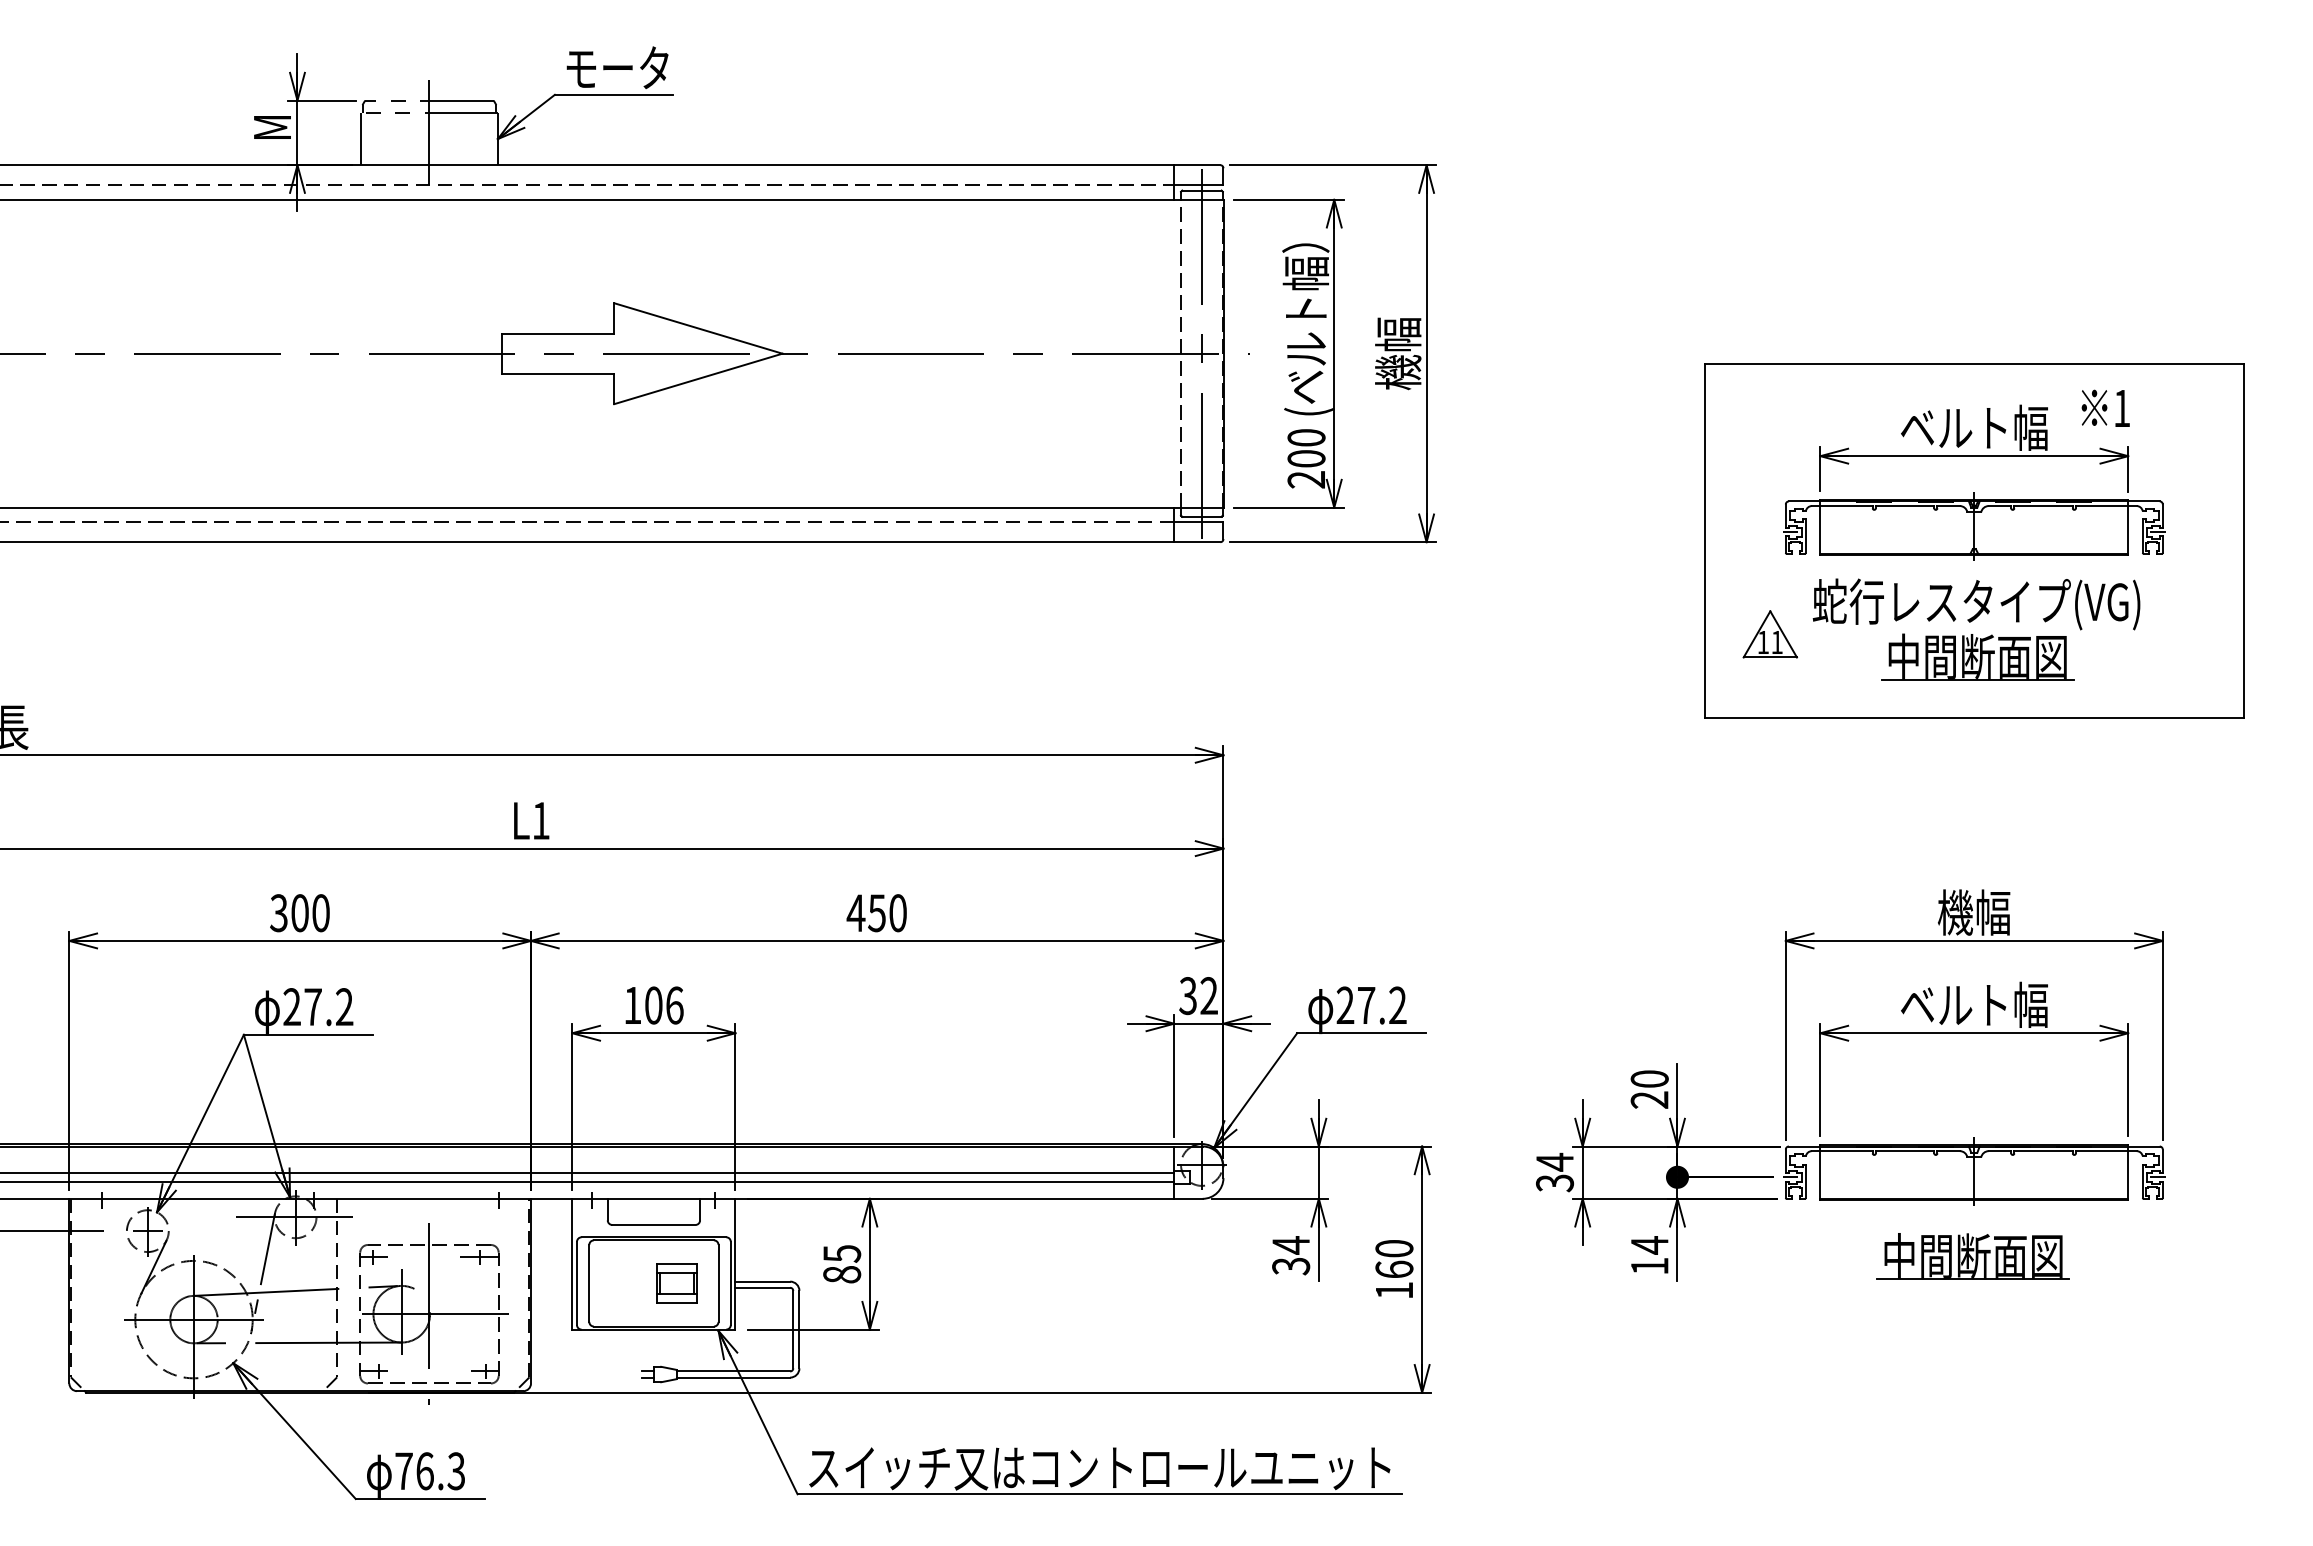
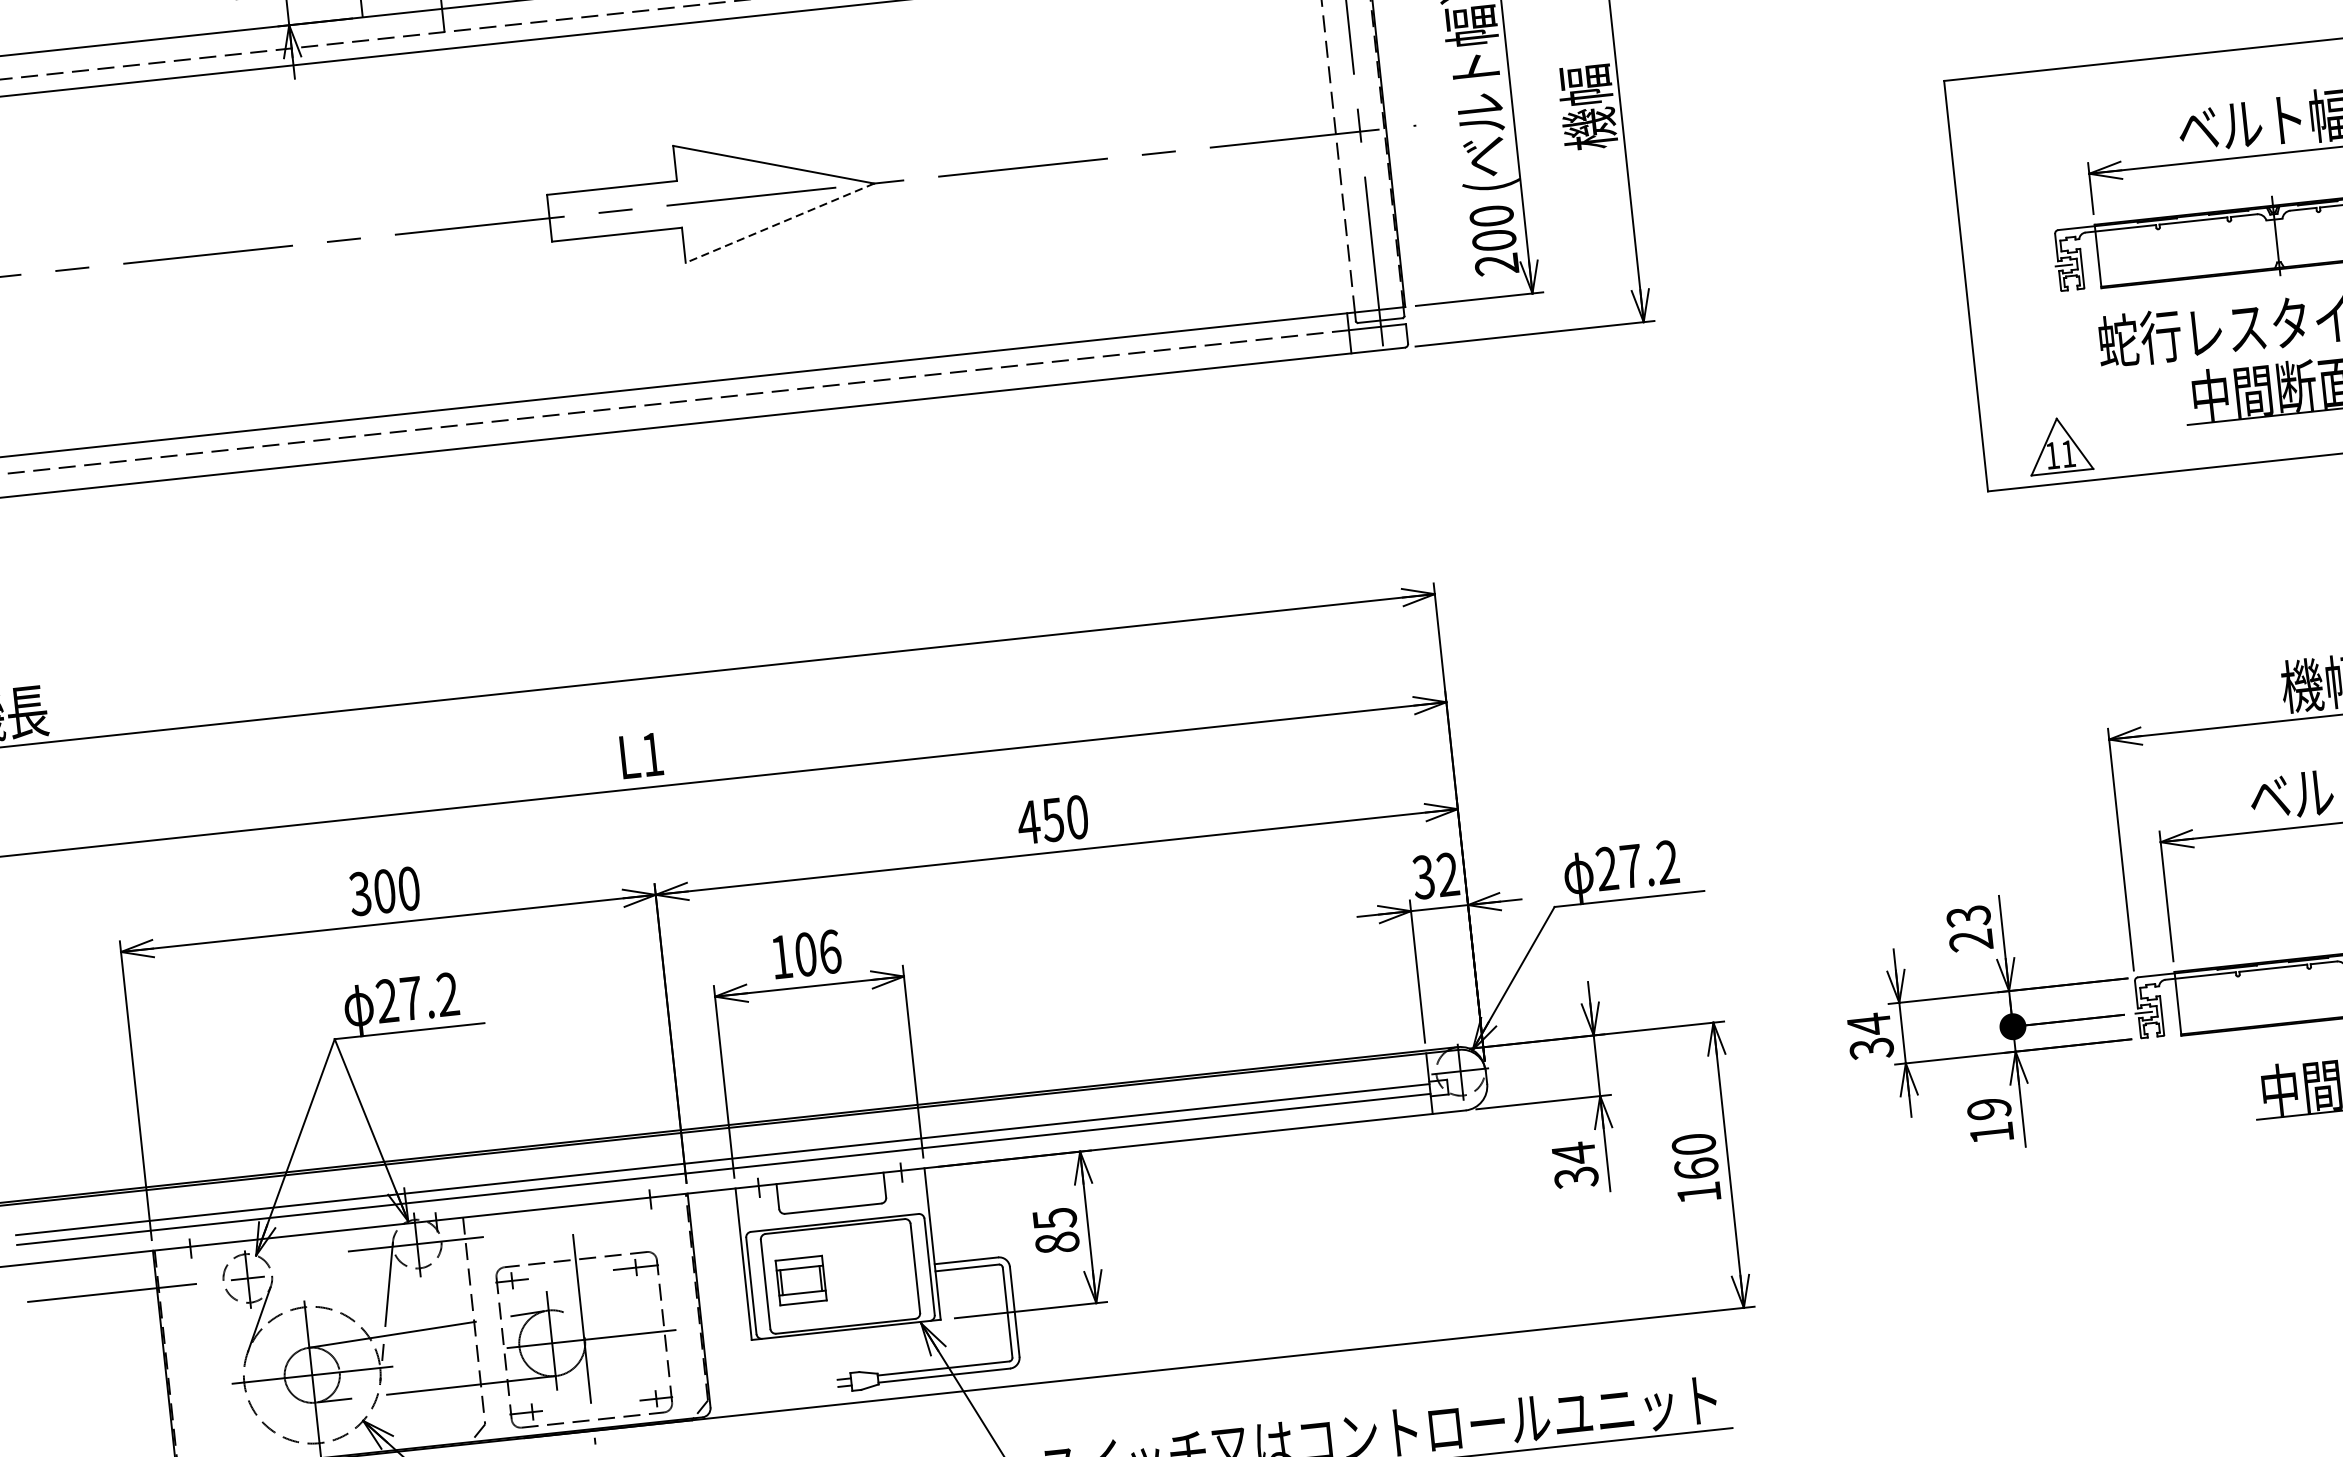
line: (698, 378) -> (780, 222), solid -> dashed
part: (1769, 634) -> (2058, 445), moved
text: (1649, 1079) -> (1968, 916), 20 -> 23
text: (1649, 1245) -> (1988, 1109), 14 -> 19
part: (676, 1283) -> (800, 1280), moved

